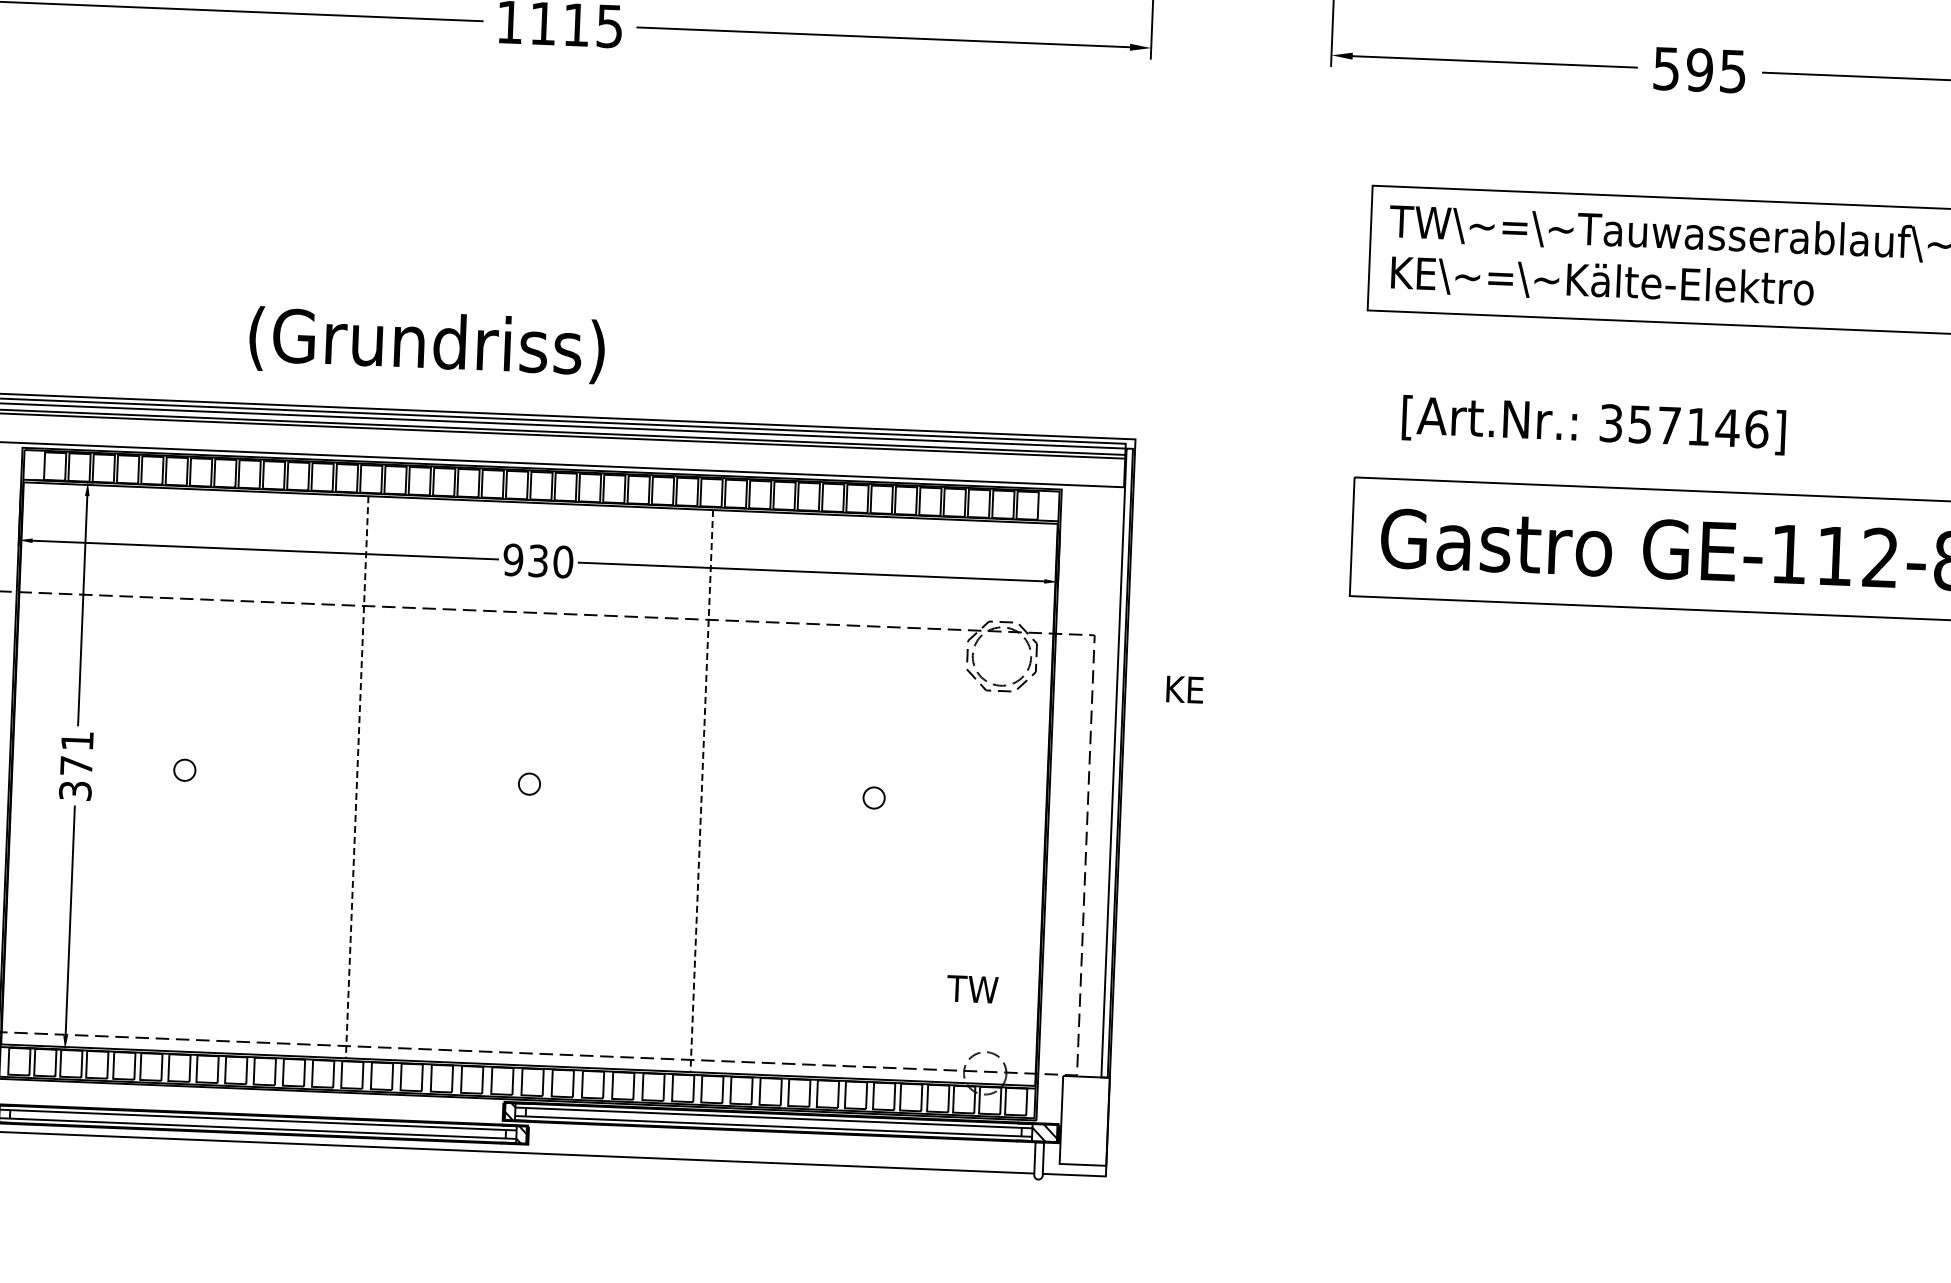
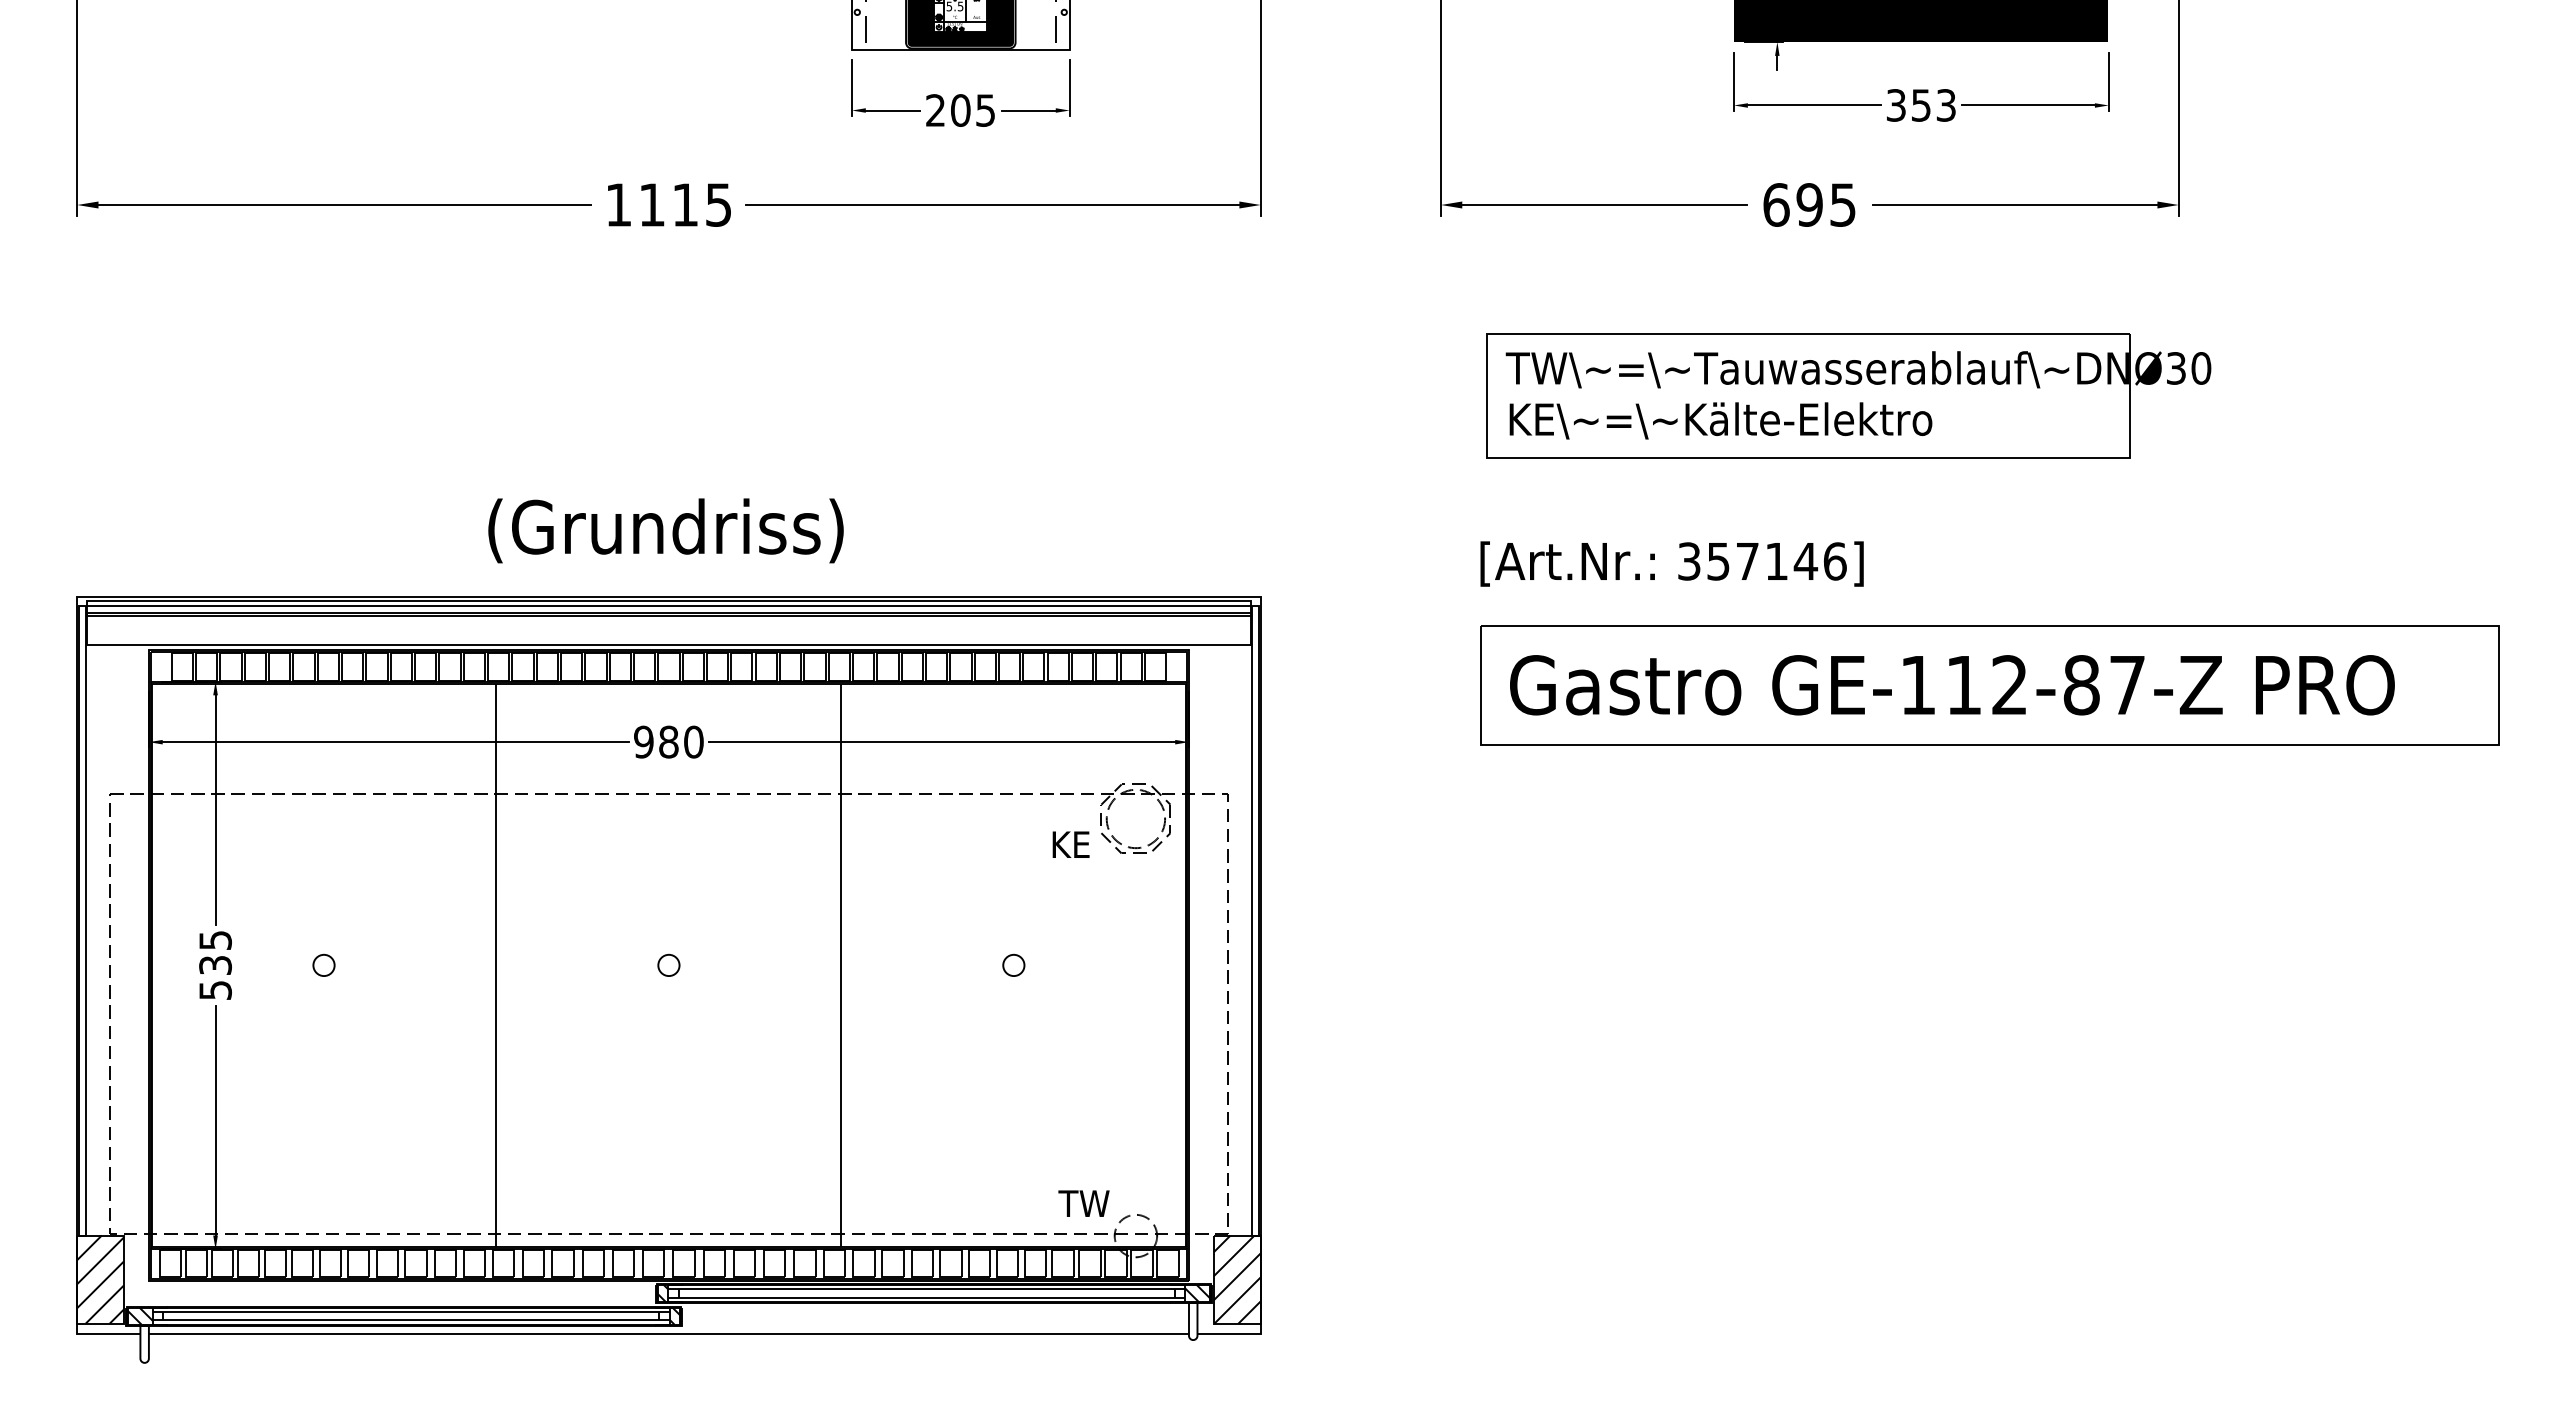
text: (1666, 68) -> (1776, 204), 595 -> 695
text: (426, 344) -> (665, 530), moved
text: (1593, 424) -> (1671, 563), moved
text: (538, 560) -> (668, 741), 930 -> 980
text: (1184, 689) -> (1070, 844), moved
text: (76, 766) -> (215, 965), 371 -> 535
line: (357, 777) -> (496, 965), dashed -> solid
line: (701, 791) -> (841, 965), dashed -> solid
text: (972, 989) -> (1083, 1203), moved
hatch: (1083, 1120) -> (1236, 1279), added

